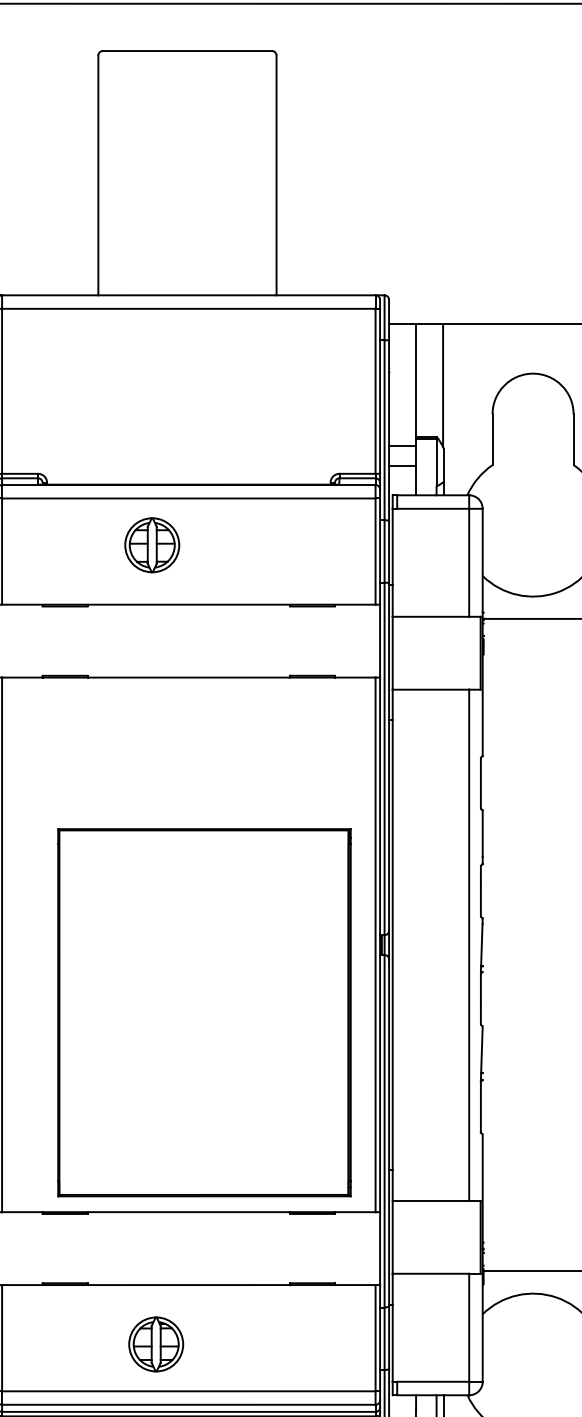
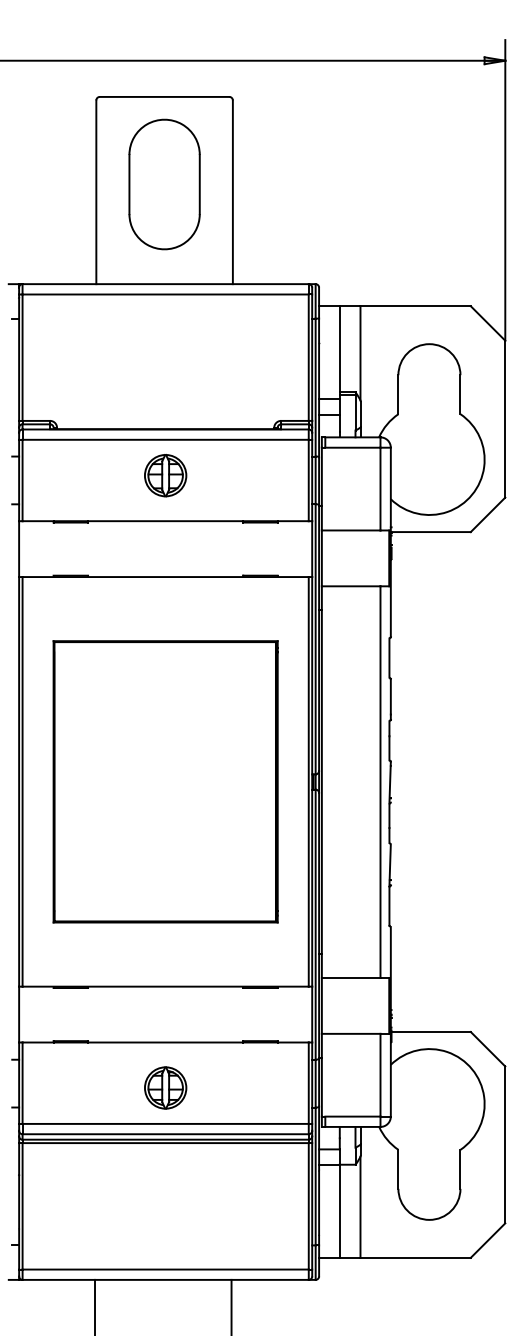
part: (187, 165) -> (164, 184), added
part: (152, 545) -> (165, 475), moved
part: (204, 1012) -> (165, 781), moved
part: (155, 1343) -> (165, 1087), moved

